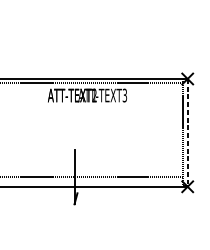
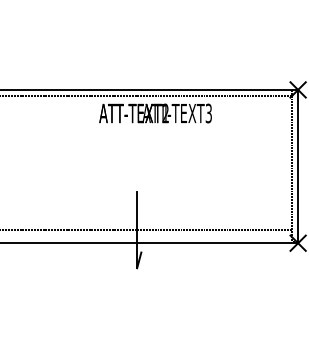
line: (187, 132) -> (298, 166), dashed -> solid

